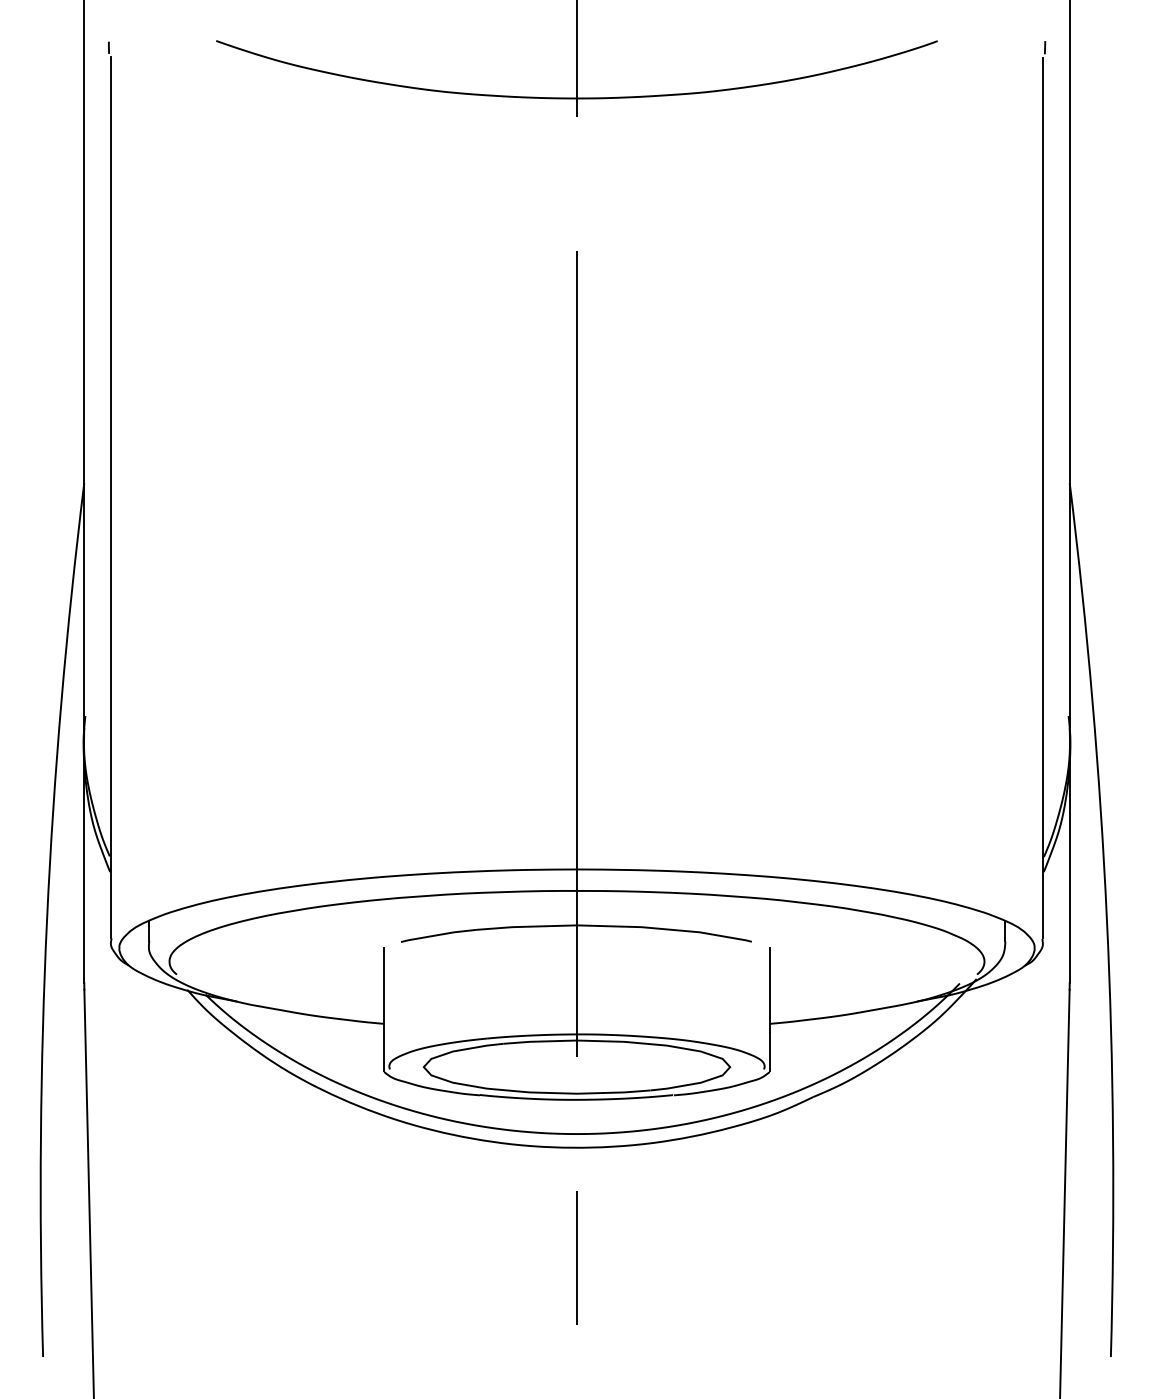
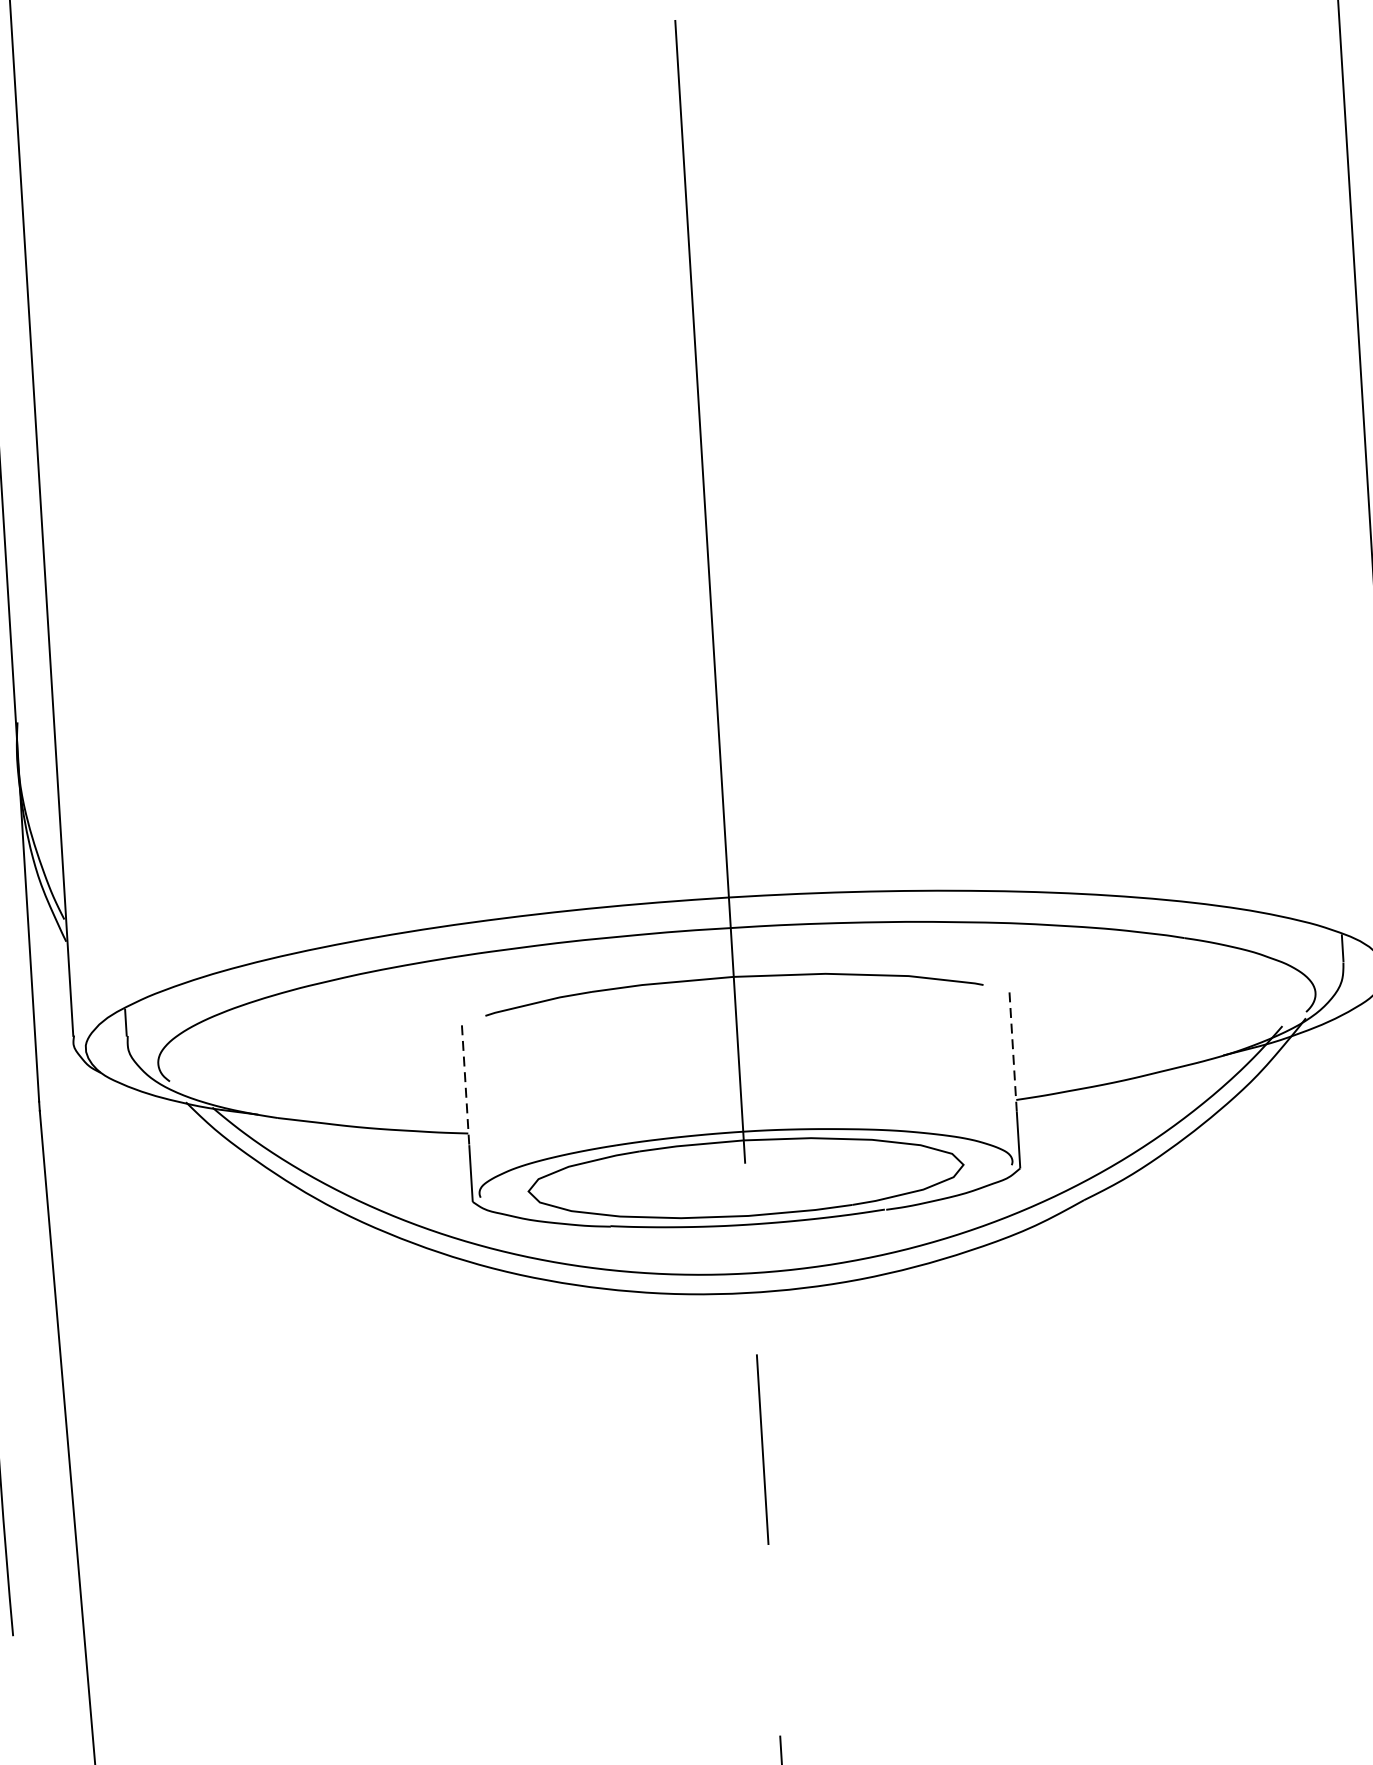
line: (769, 989) -> (1012, 1051), solid -> dashed
line: (384, 990) -> (466, 1086), solid -> dashed

